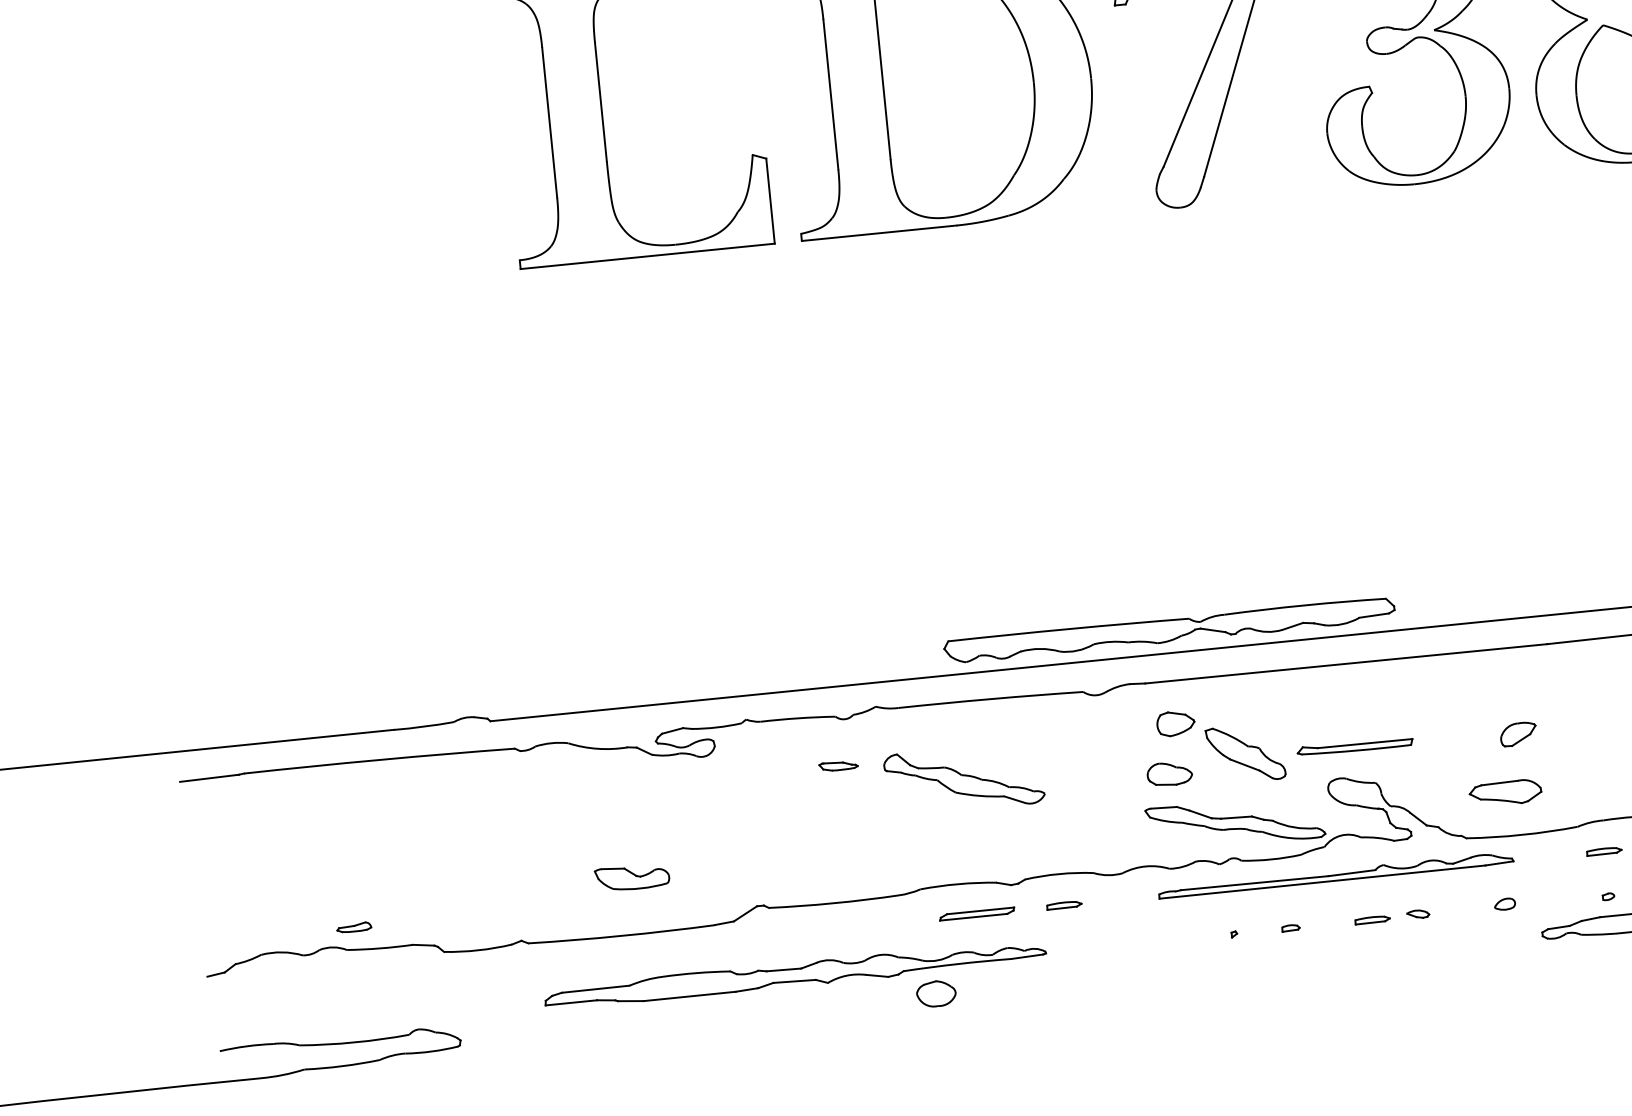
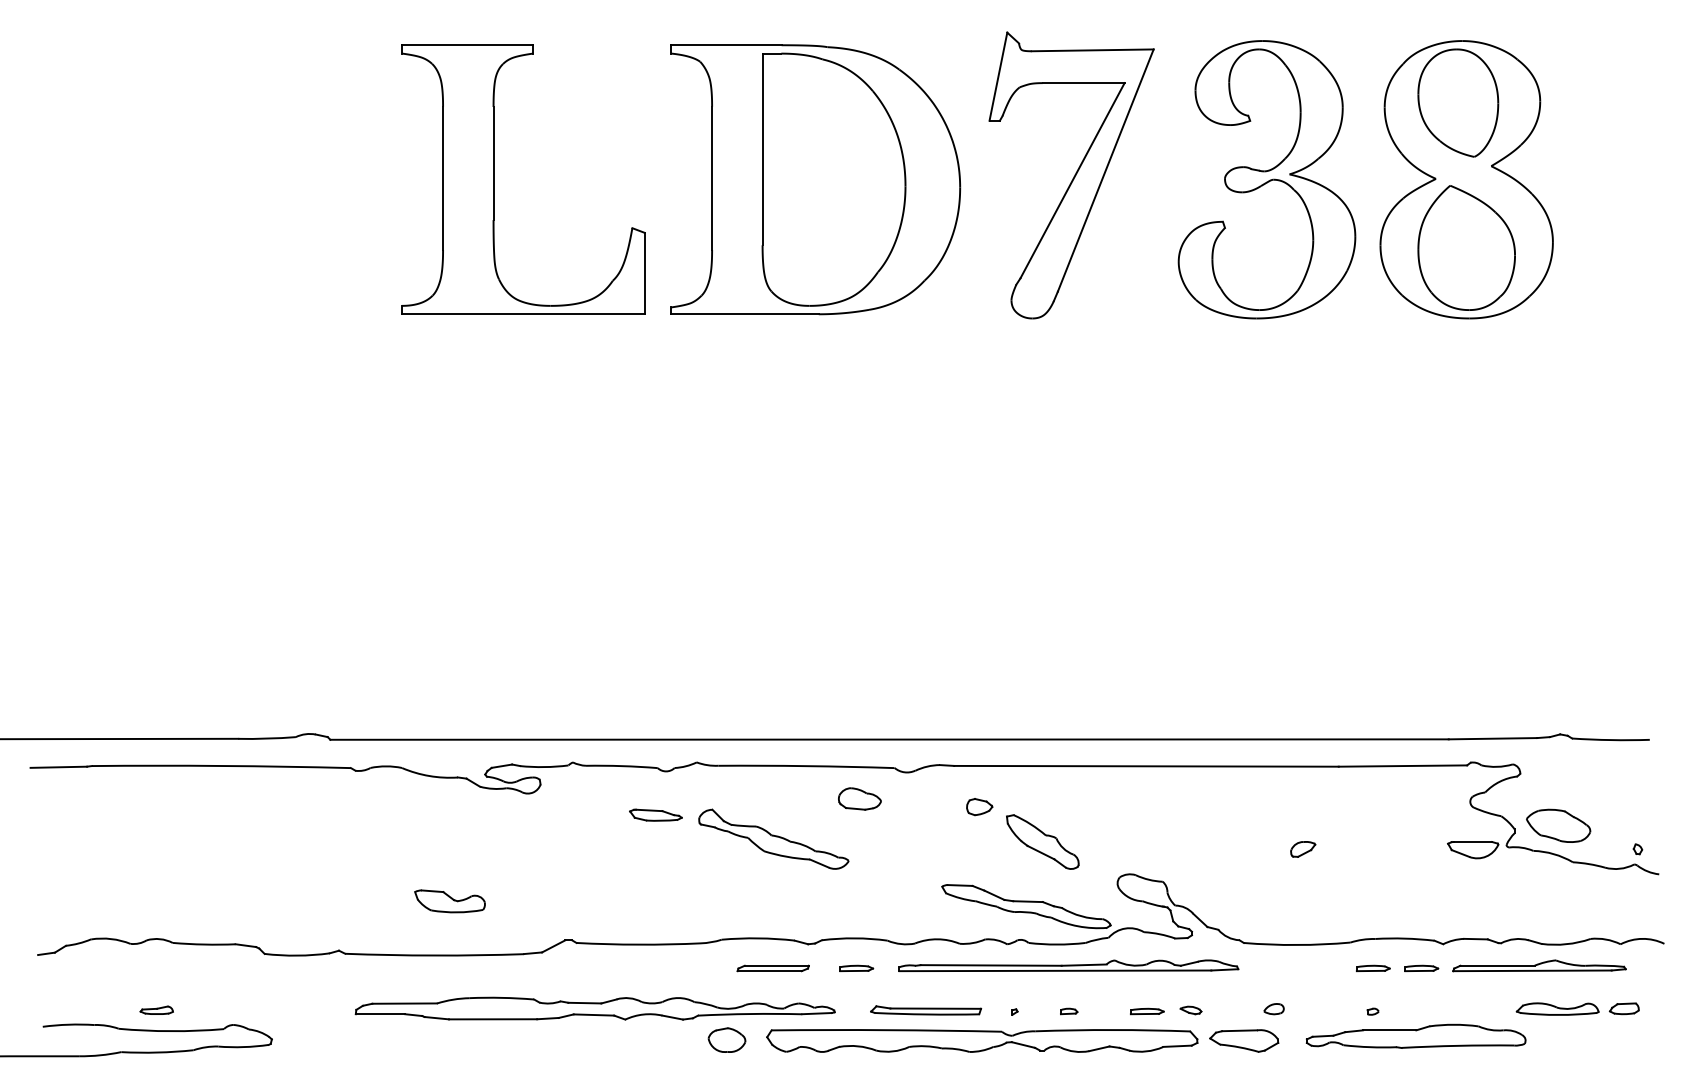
part: (1169, 629) -> (982, 1040), moved
part: (1175, 724) -> (979, 807), size x0.71
part: (1519, 734) -> (1303, 849), size x0.71
part: (1355, 746) -> (926, 1010), moved
part: (838, 765) -> (655, 814), size x1.43
part: (1169, 773) -> (859, 798), moved
part: (1505, 792) -> (1244, 1040), moved
part: (1335, 875) -> (1068, 965), moved
part: (353, 926) -> (156, 1009), moved

